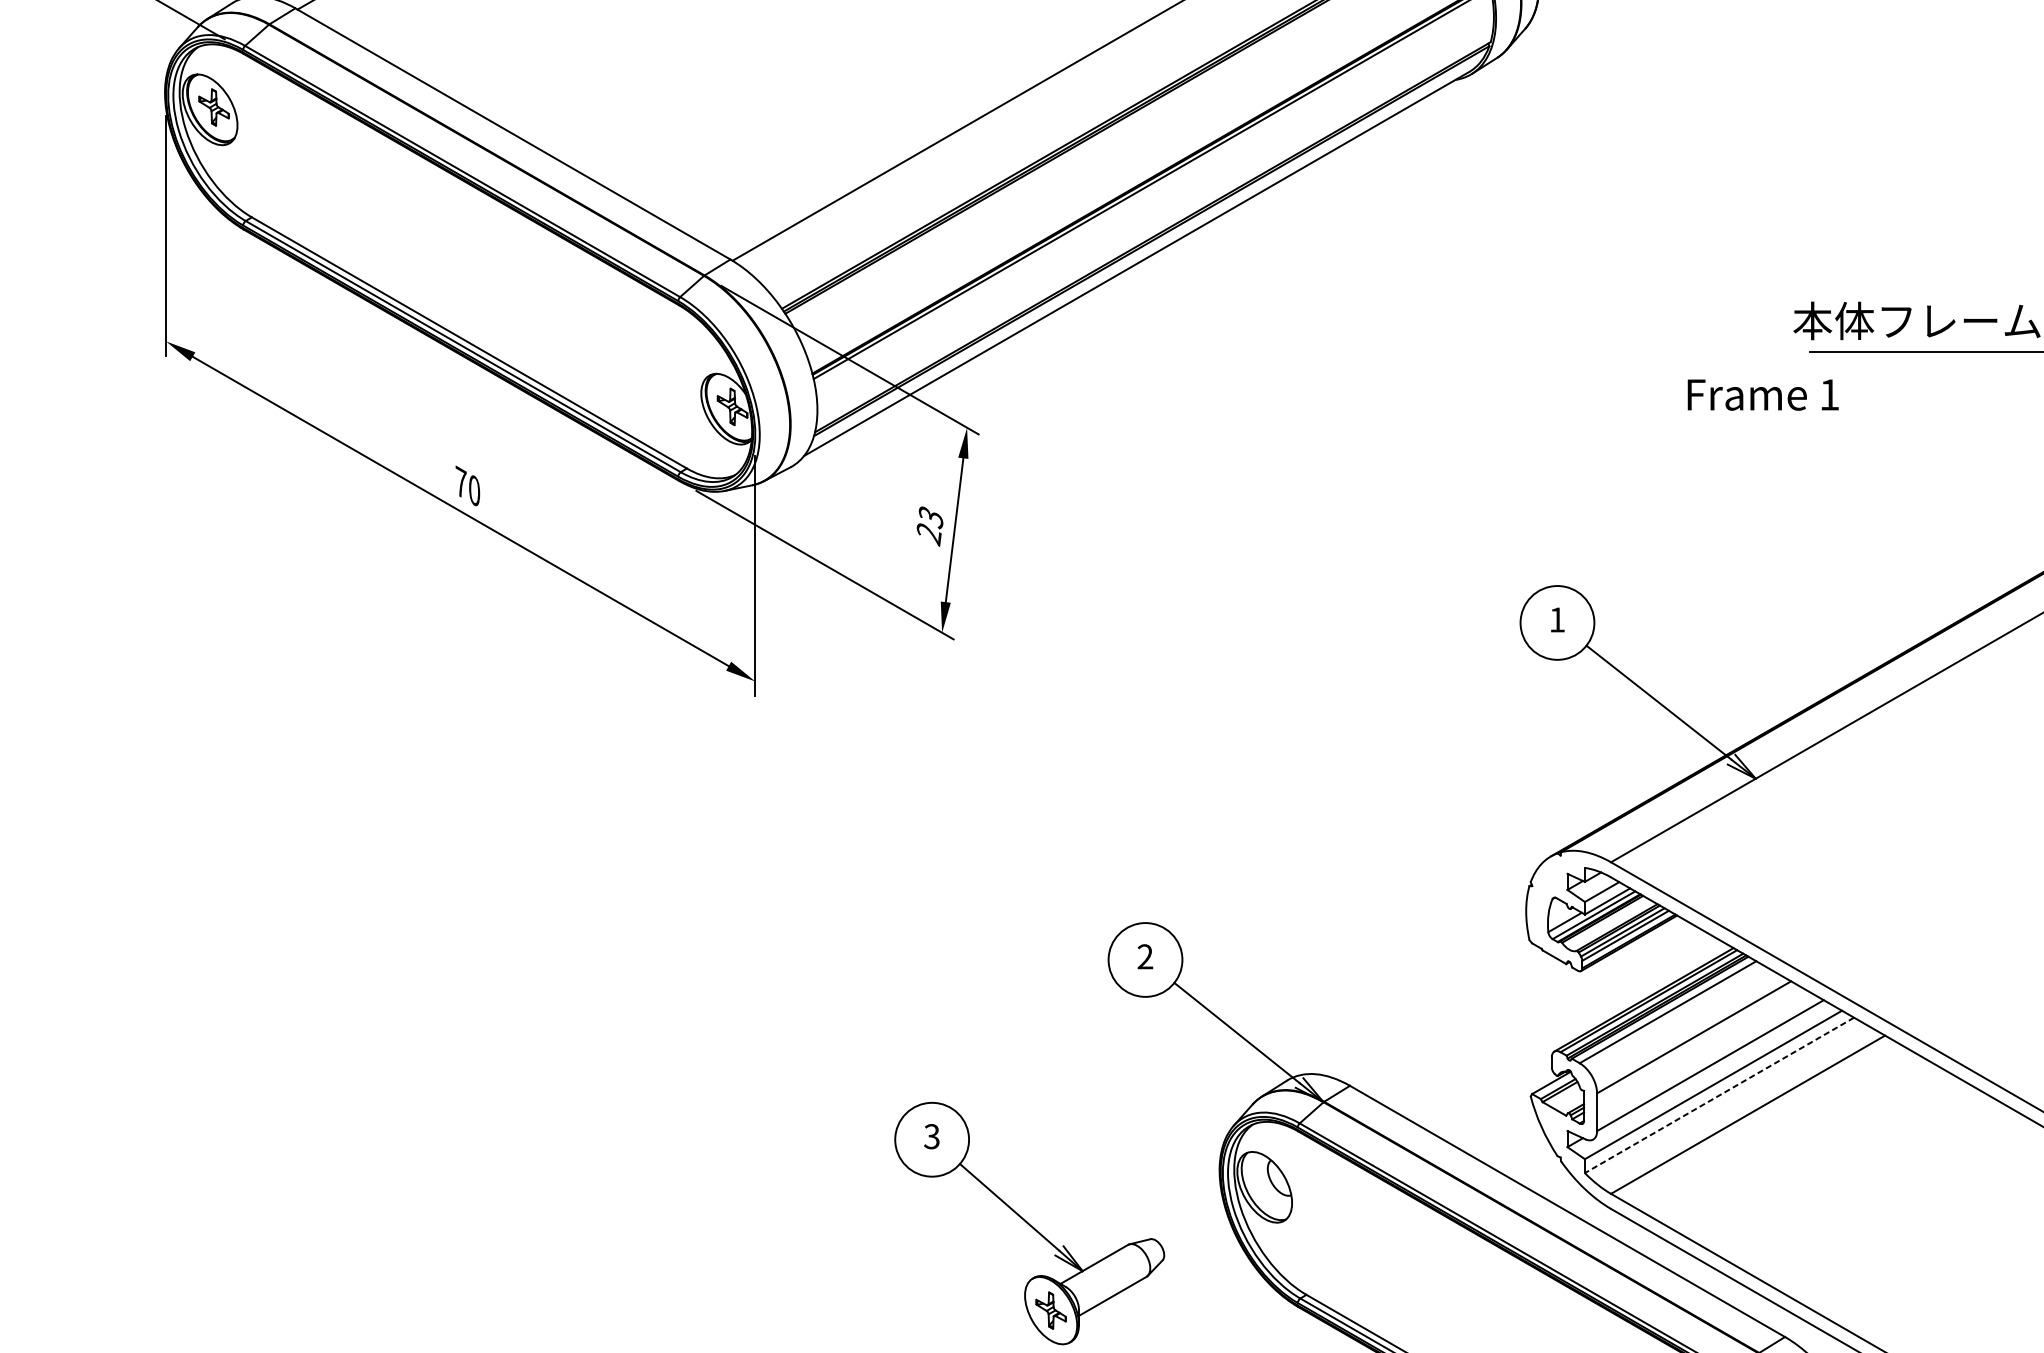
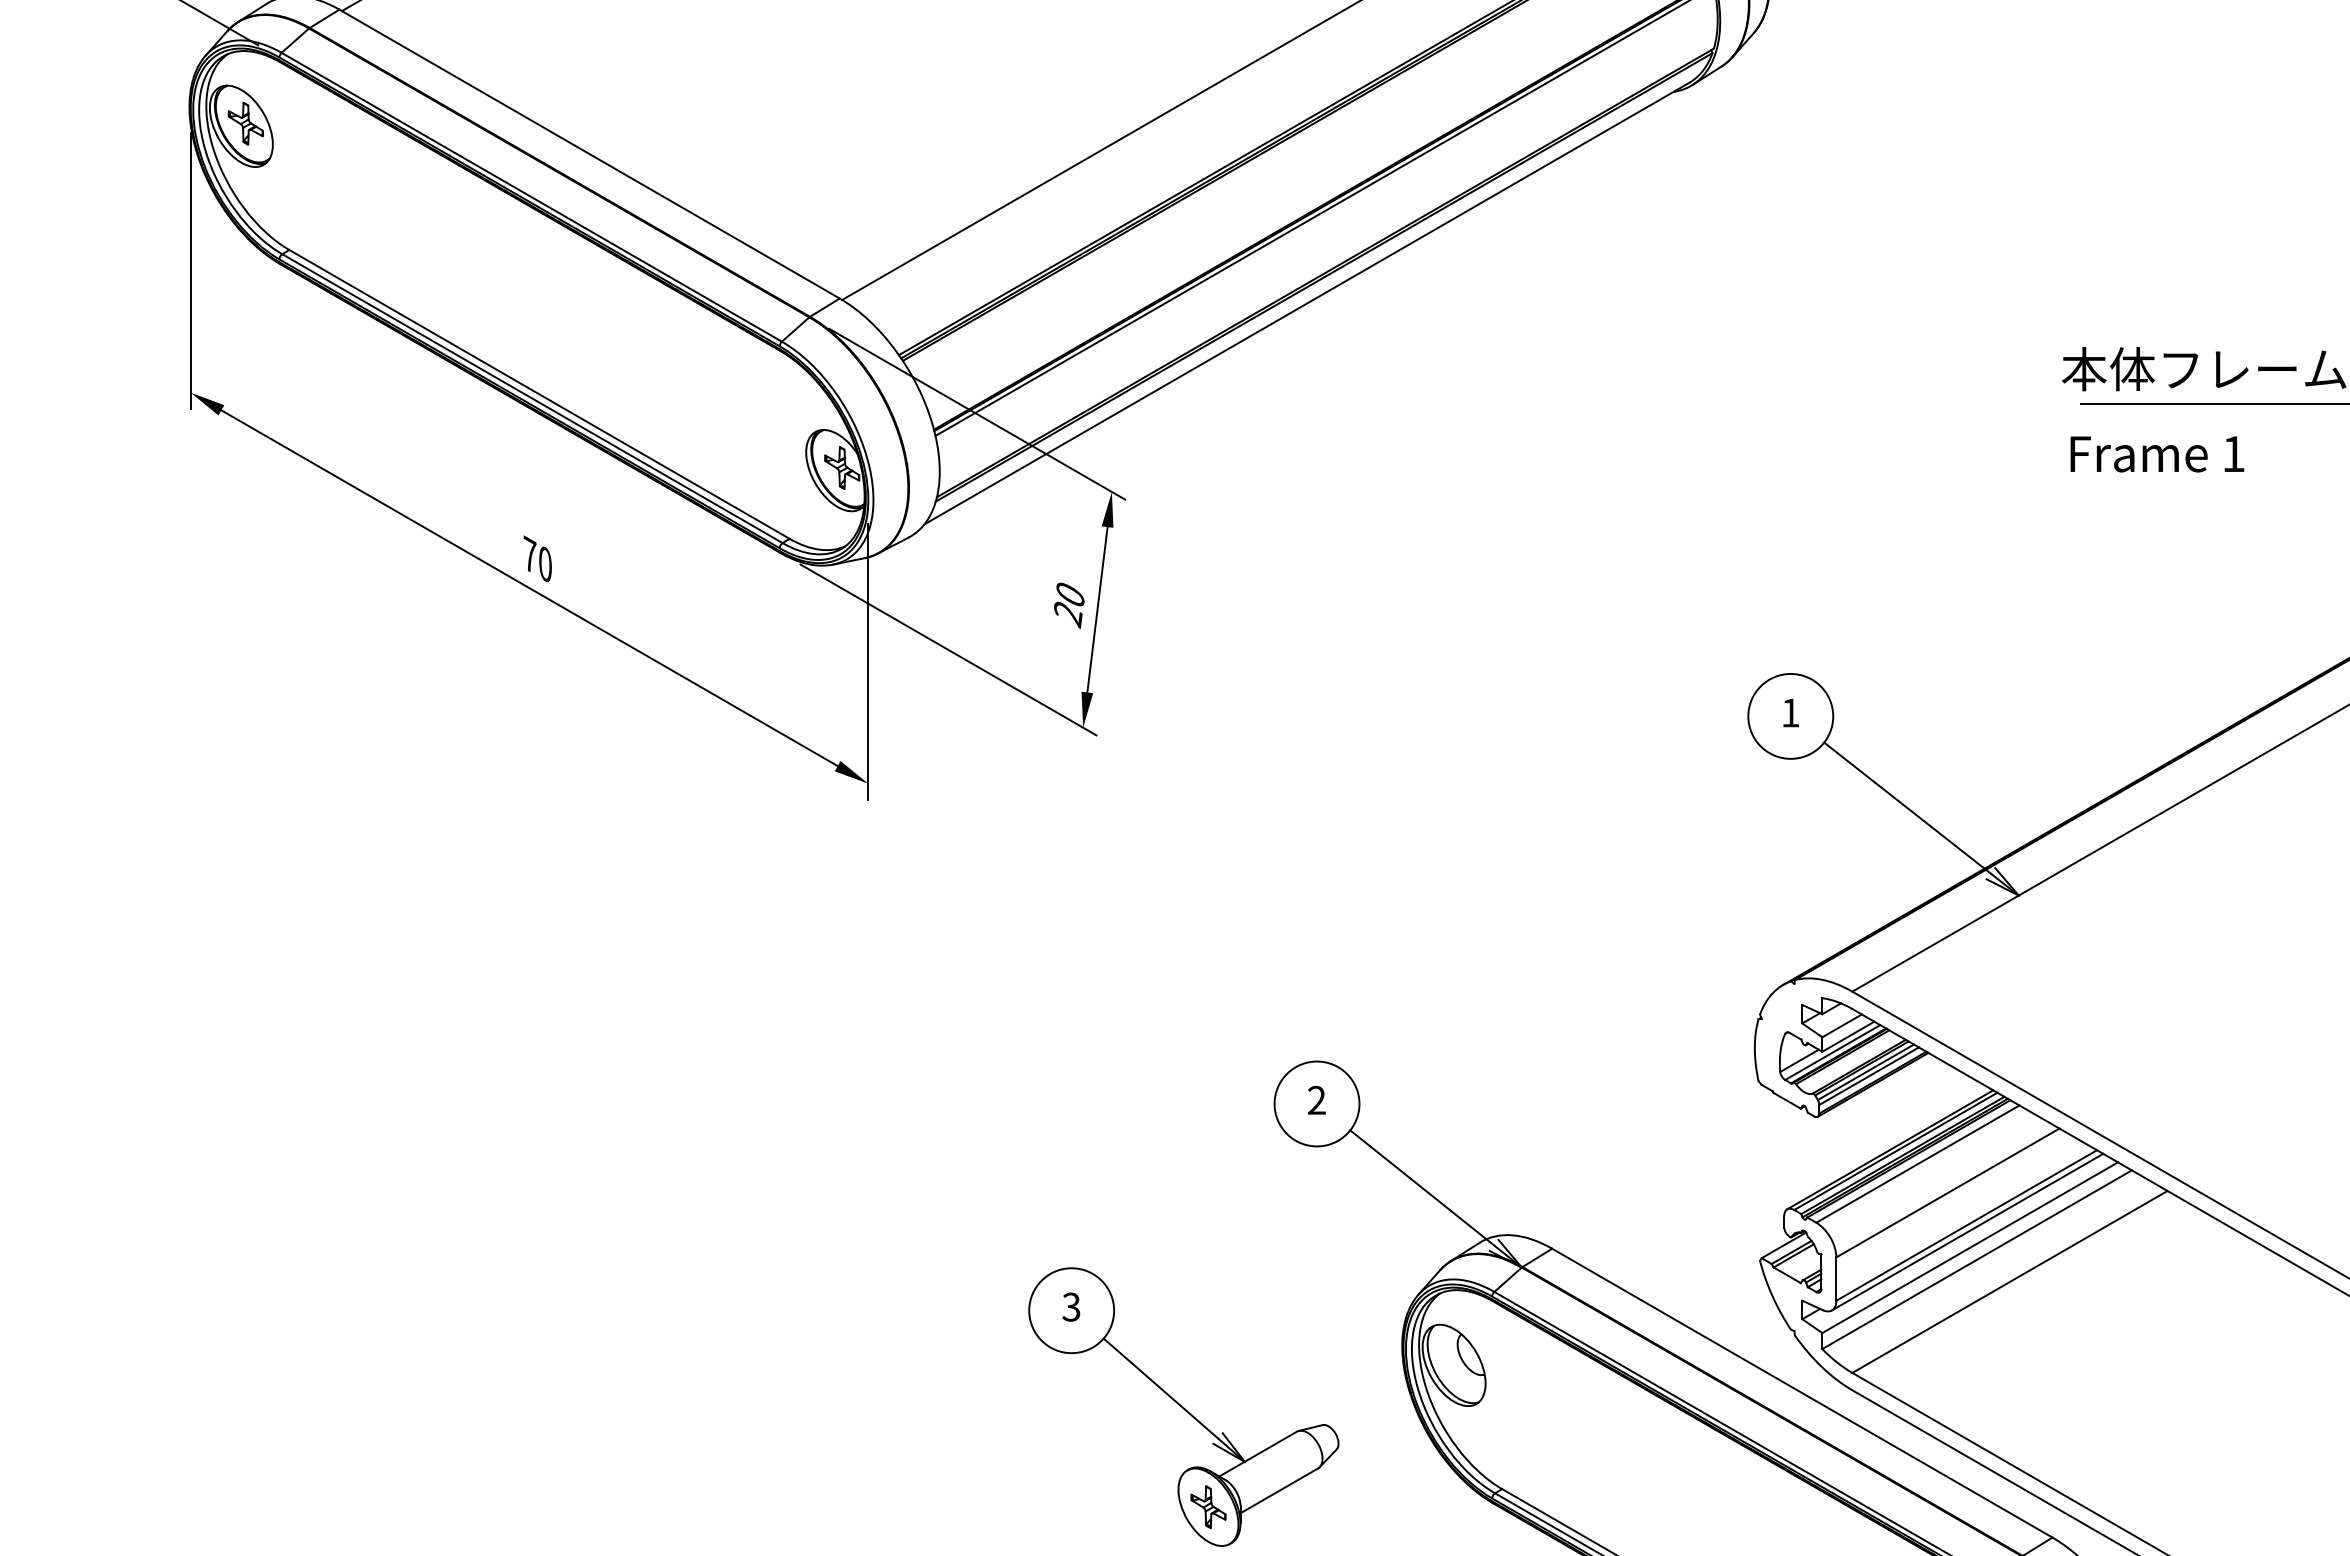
text: (1763, 395) -> (2157, 454), moved
text: (931, 517) -> (1070, 595), 23 -> 20
line: (1711, 1070) -> (1967, 1231), added
line: (1719, 1095) -> (1977, 1259), dashed -> solid

